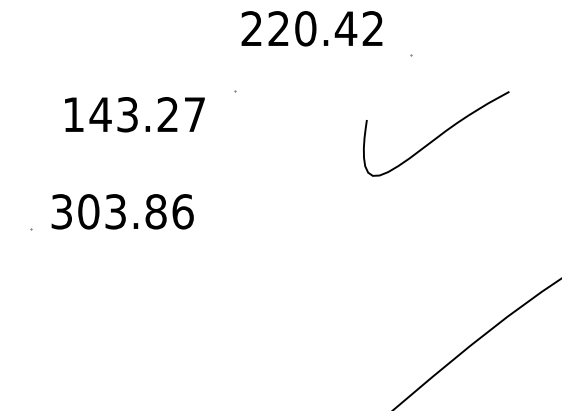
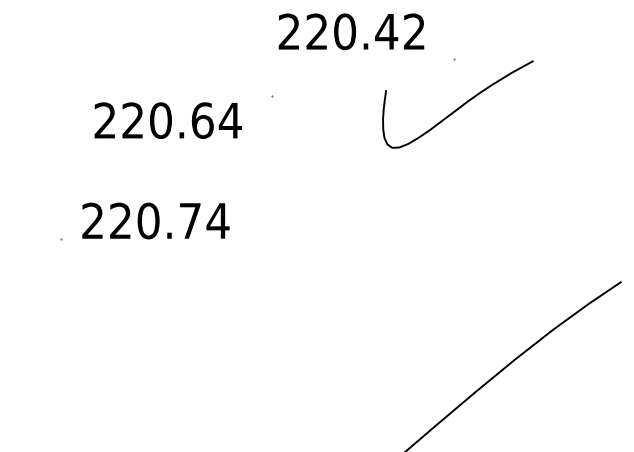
text: (134, 114) -> (167, 120), 143.27 -> 220.64
curve: (437, 135) -> (459, 106), moved
text: (122, 211) -> (155, 220), 303.86 -> 220.74

